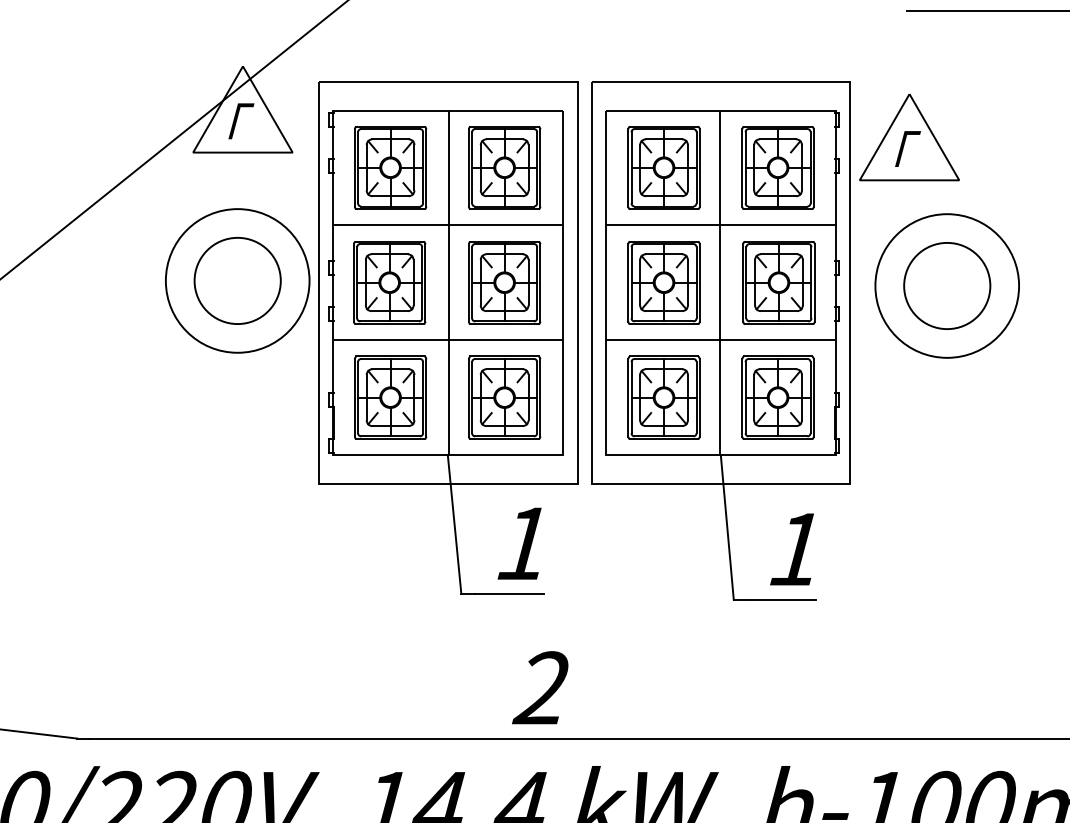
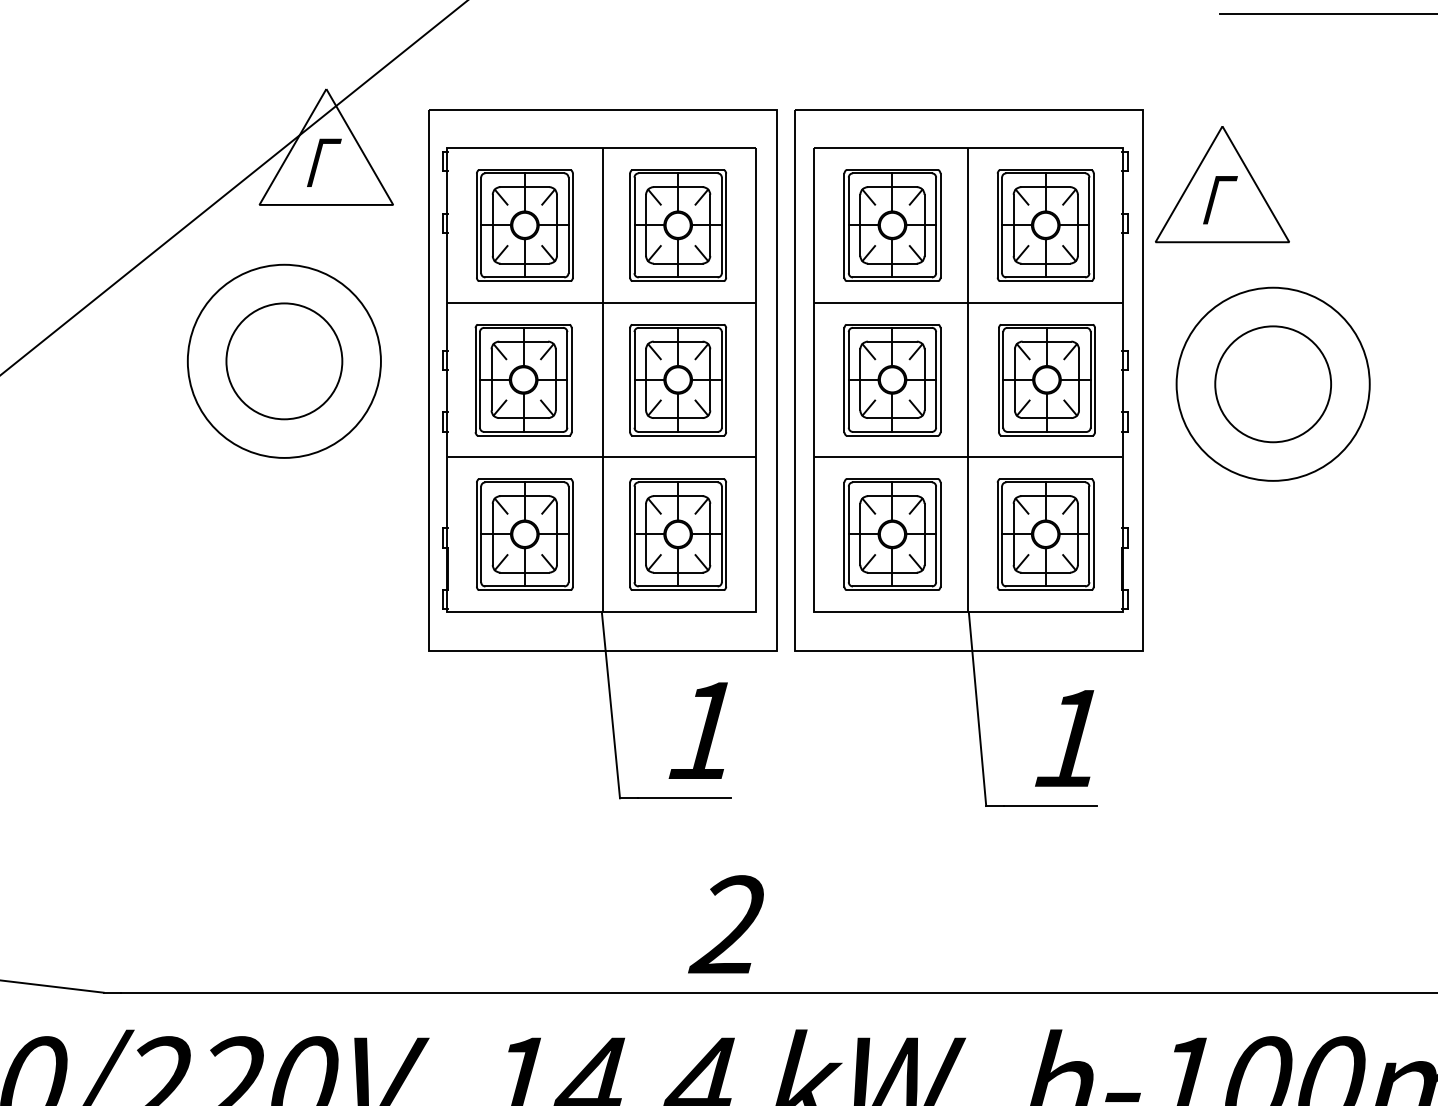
part: (237, 280) -> (284, 360), moved

